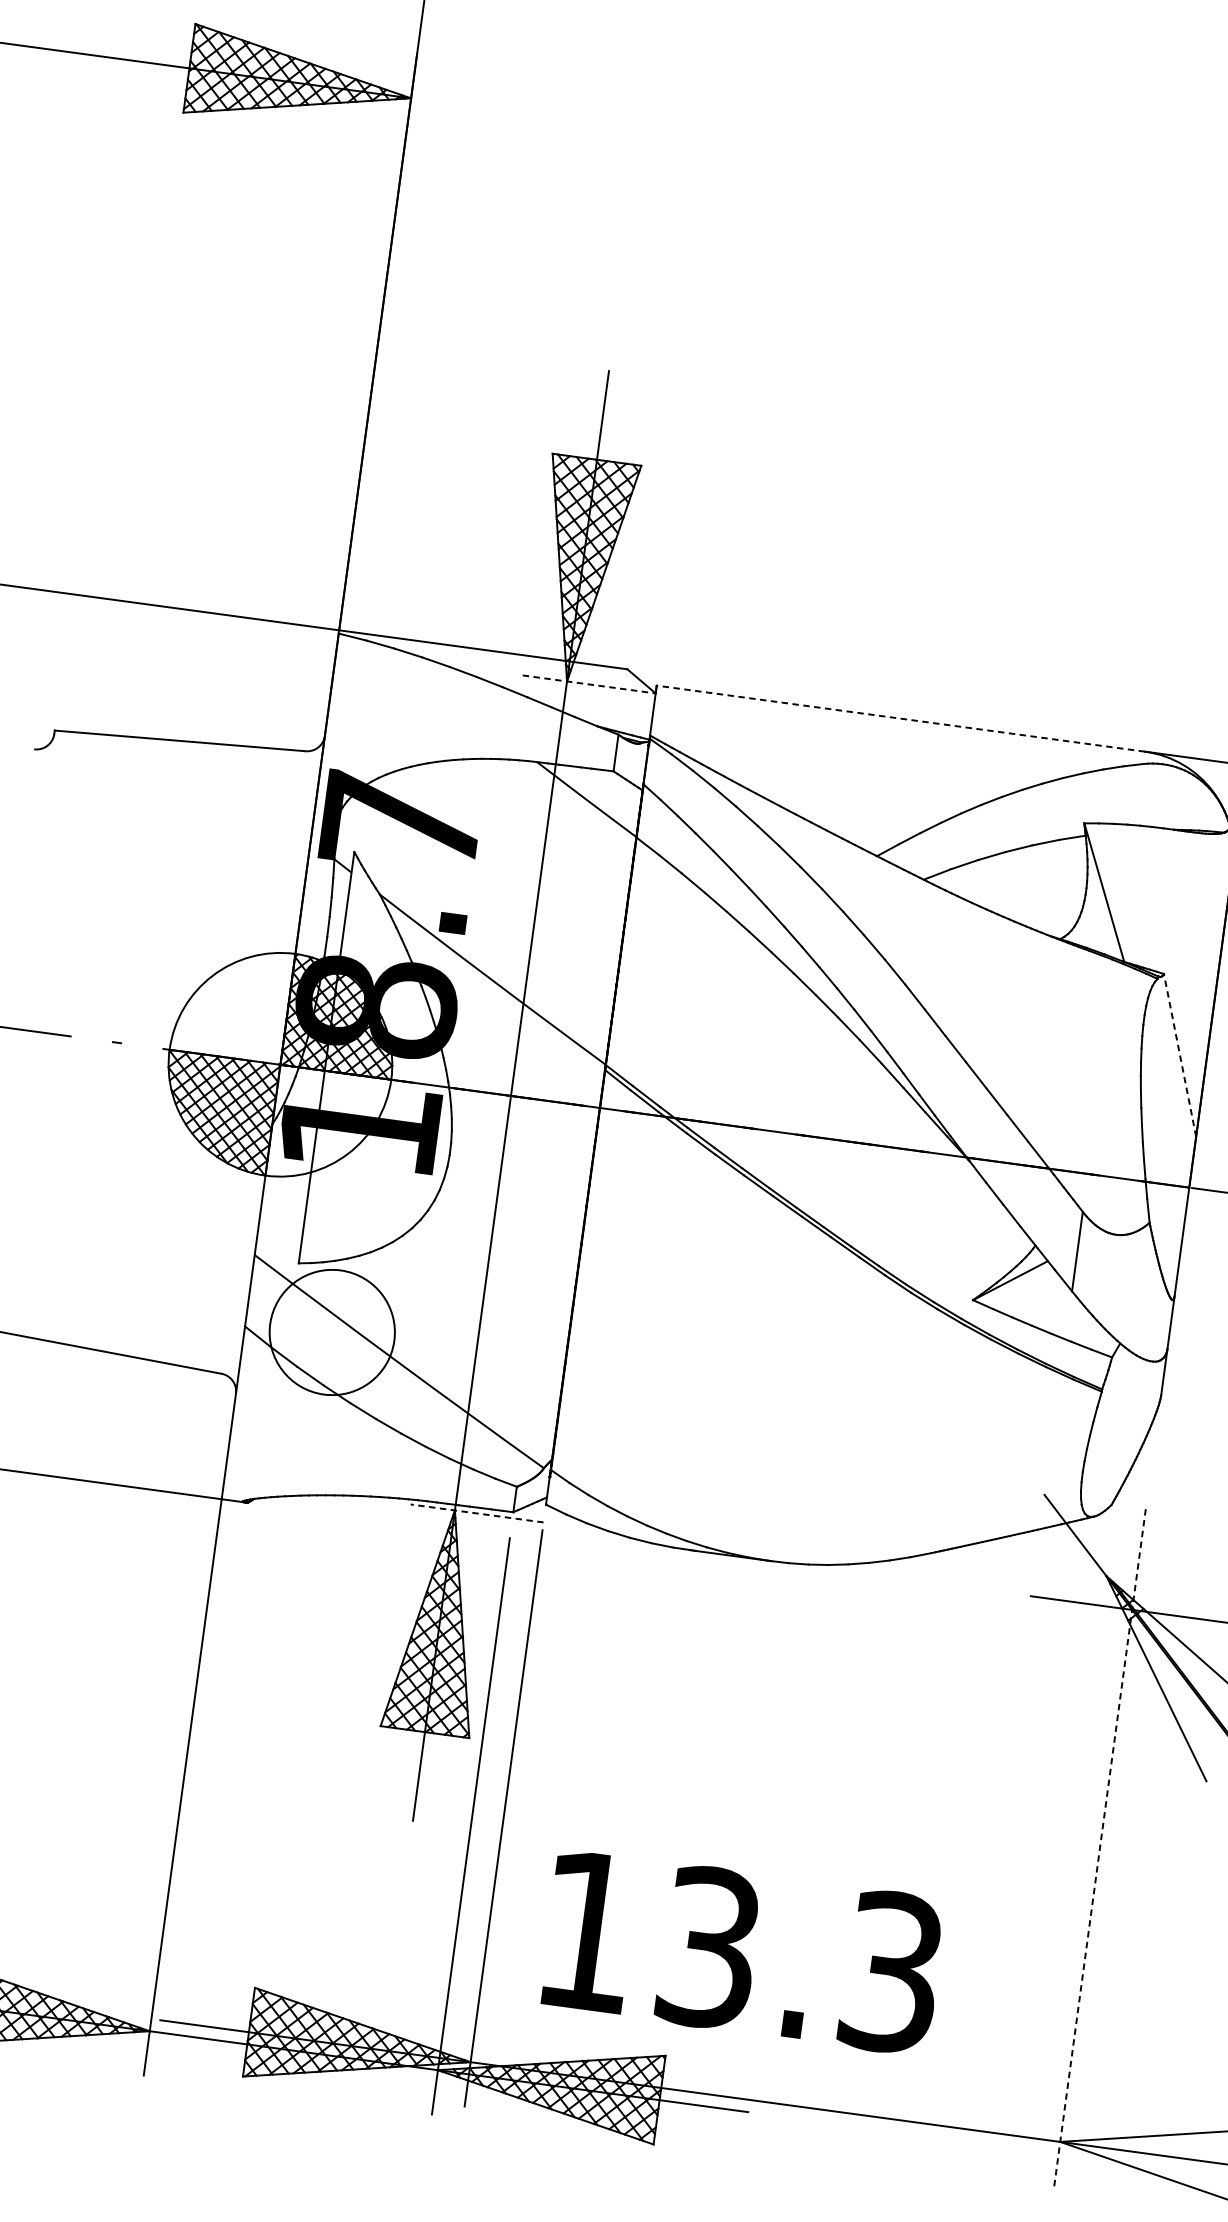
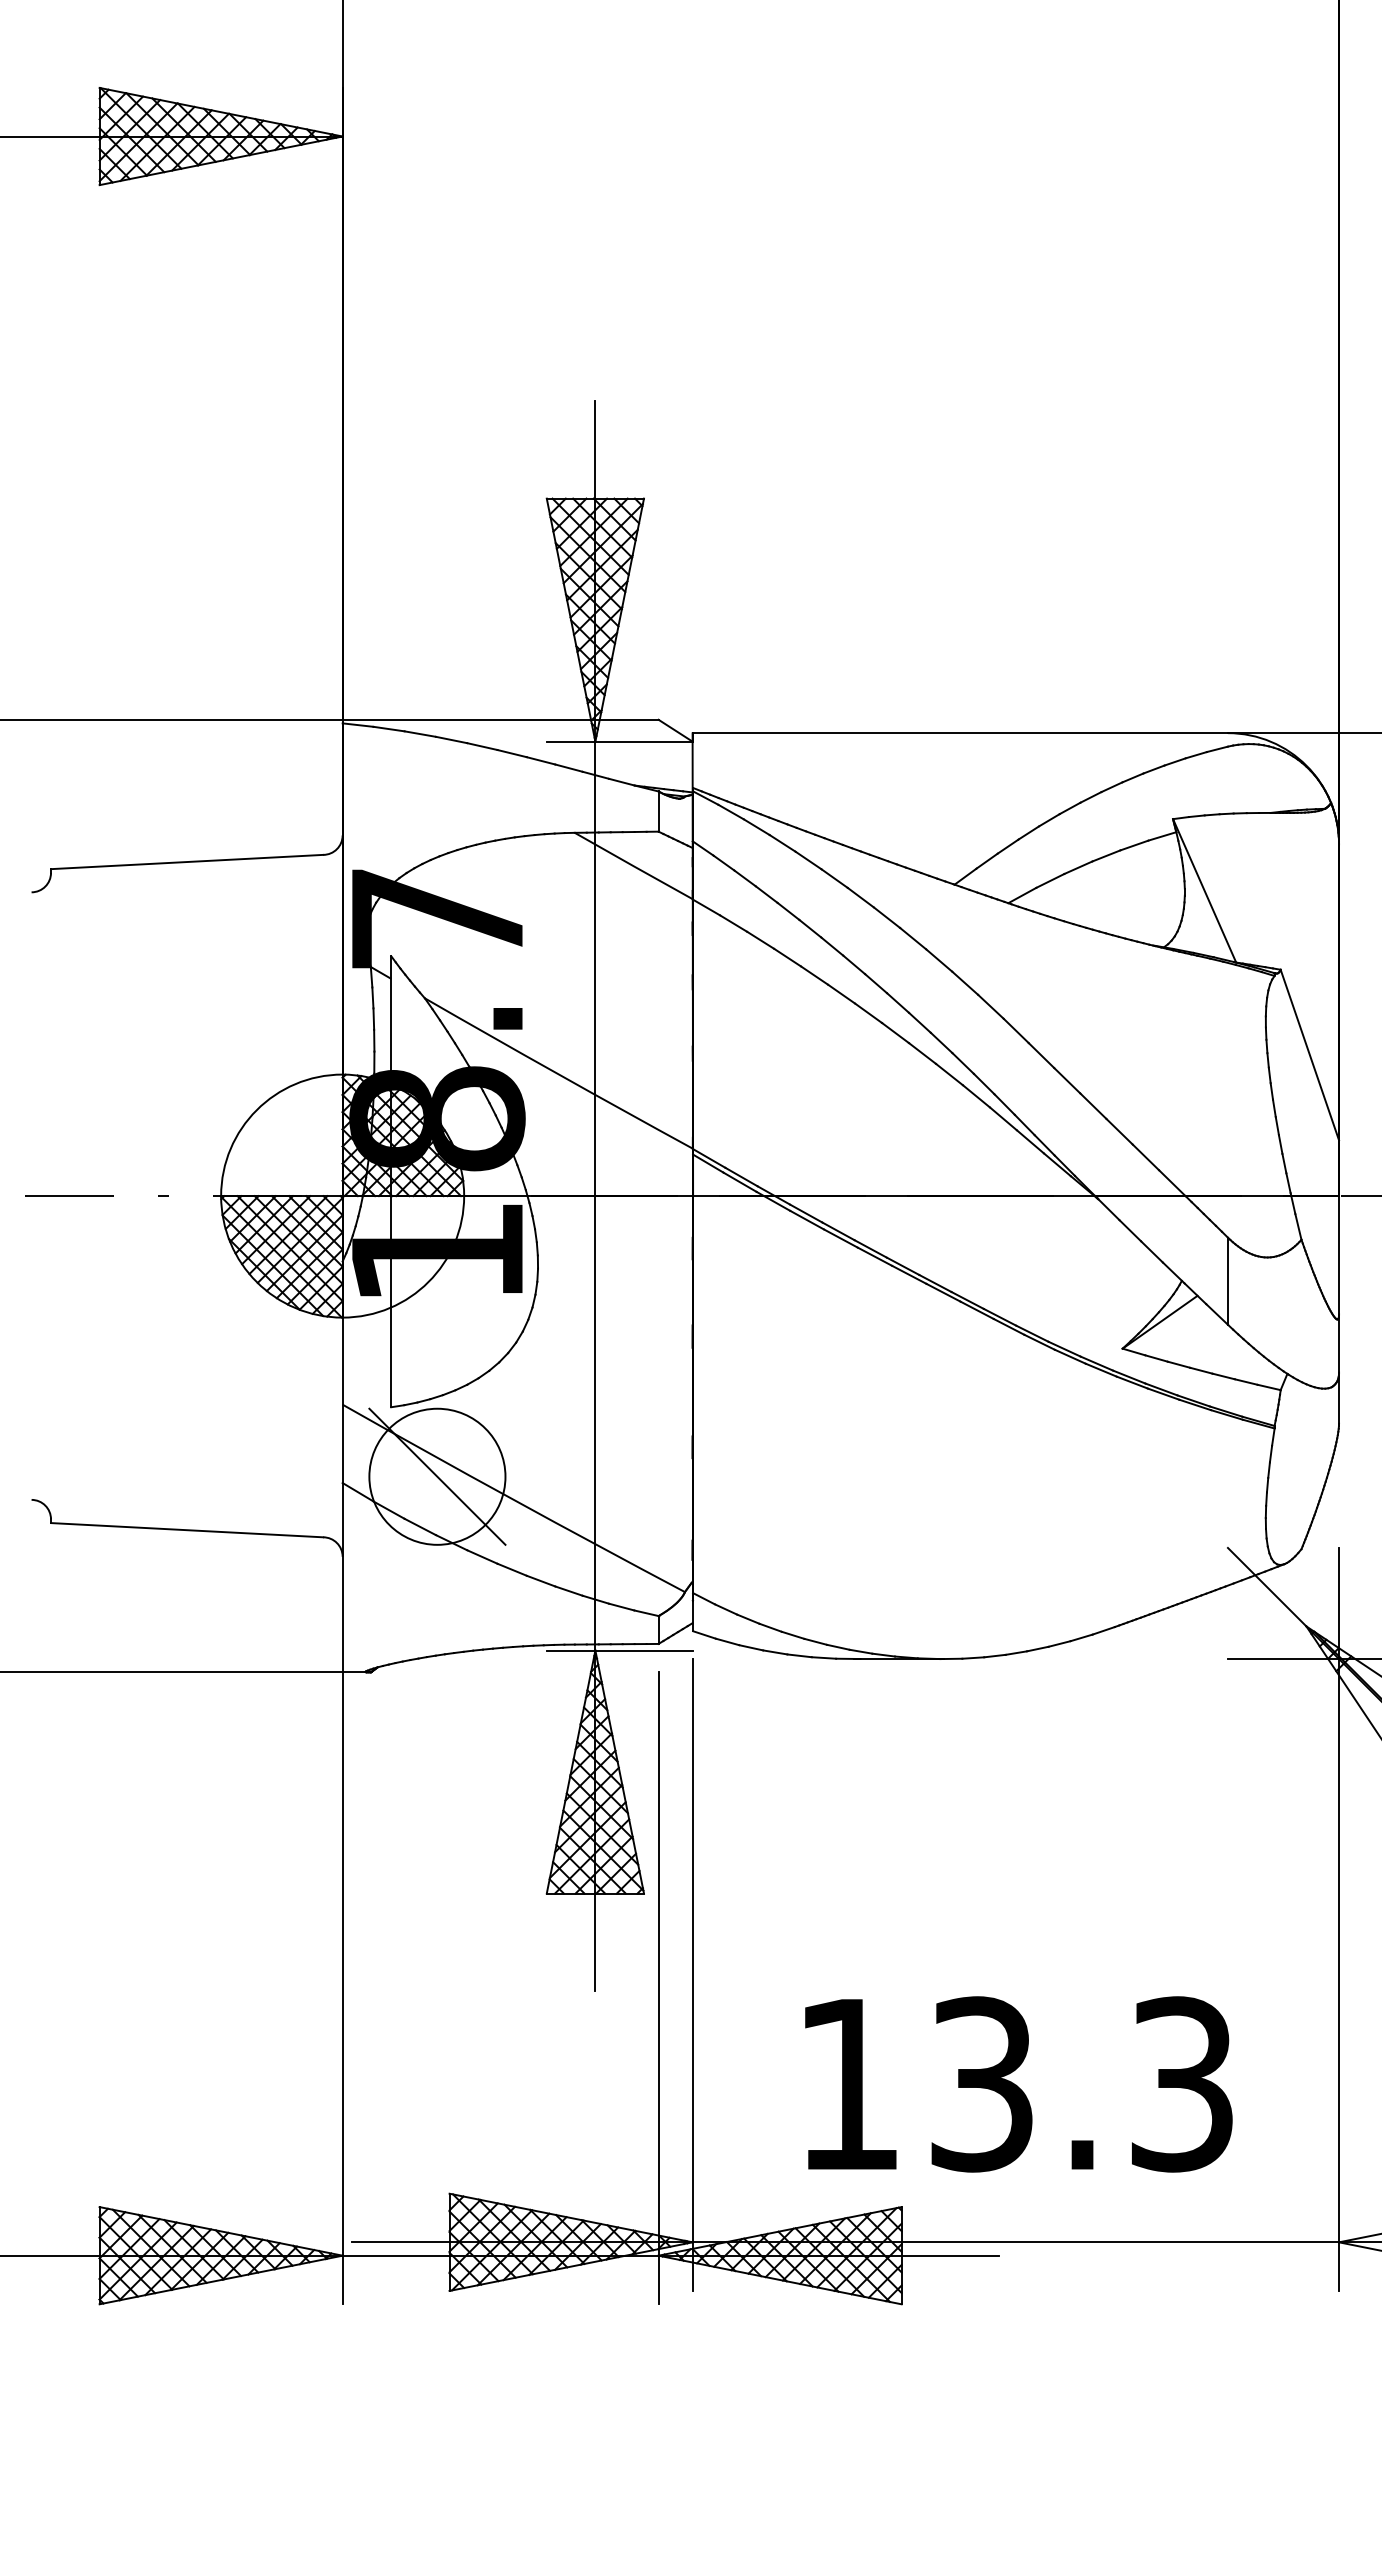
line: (589, 684) -> (619, 741), dashed -> solid
line: (901, 719) -> (960, 733), dashed -> solid
line: (1179, 1054) -> (1309, 1054), dashed -> solid
line: (332, 1332) -> (437, 1476), added
line: (476, 1513) -> (619, 1650), dashed -> solid
line: (1100, 1846) -> (1339, 1918), dashed -> solid
text: (742, 1952) -> (1018, 2084), moved

